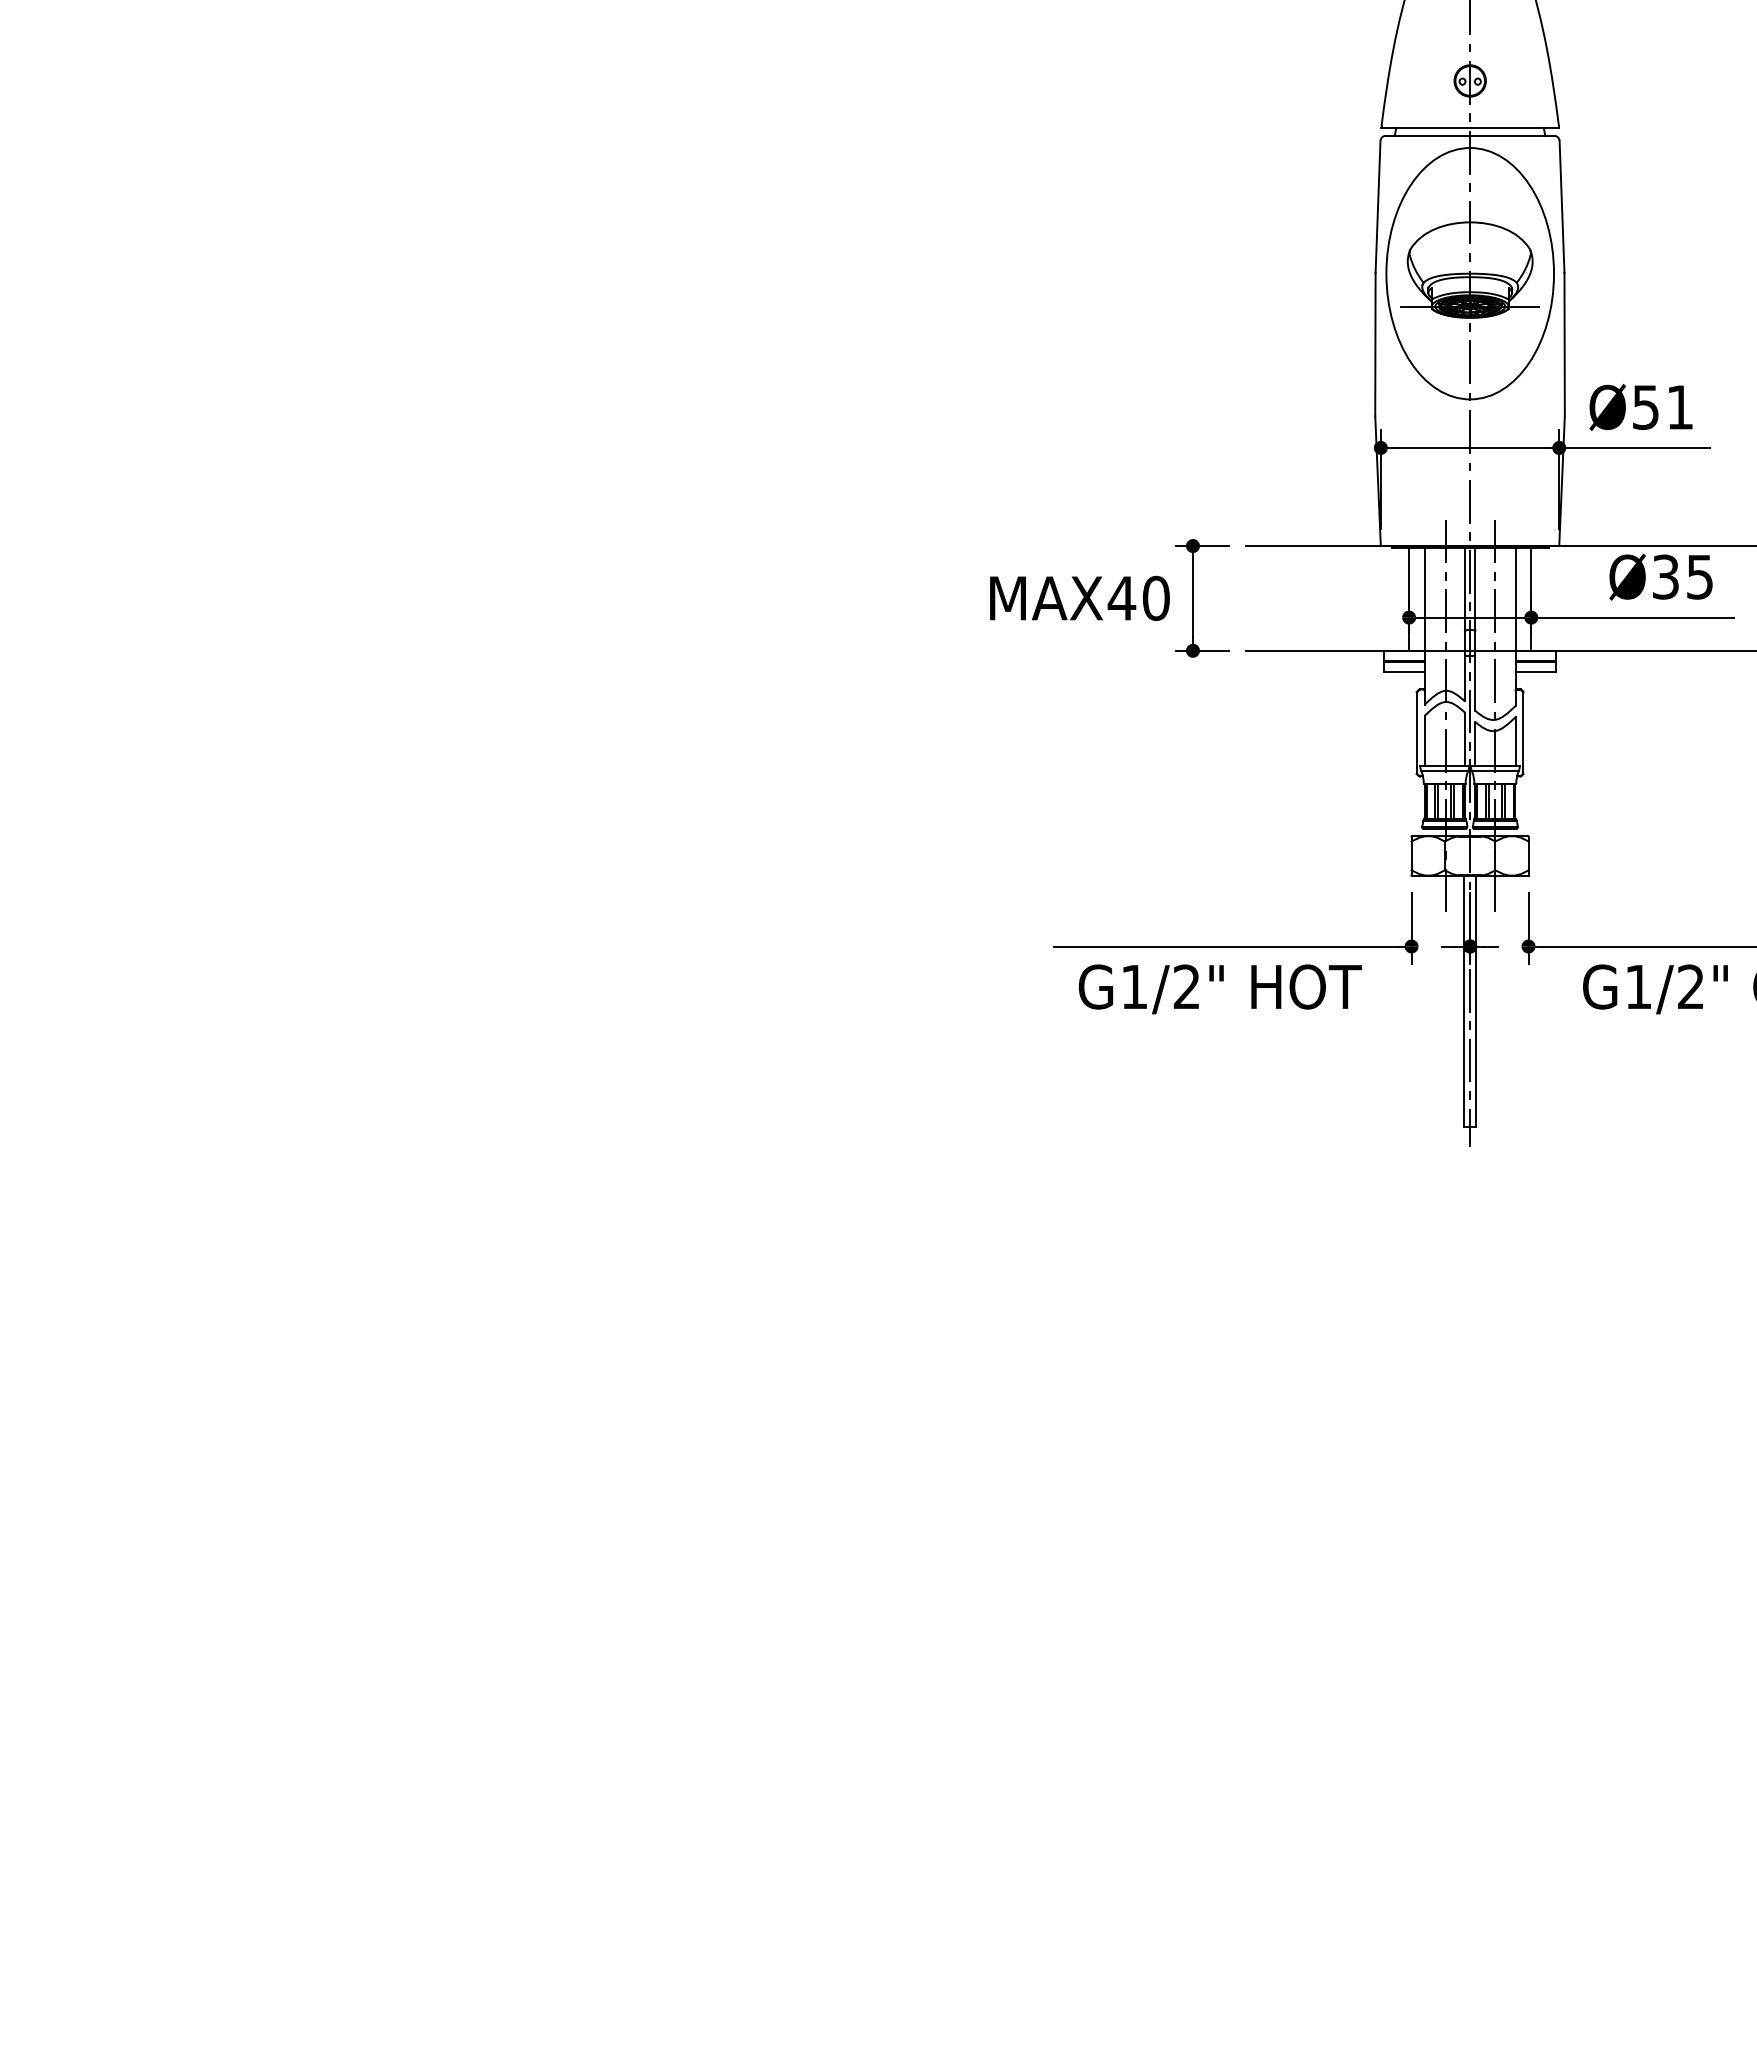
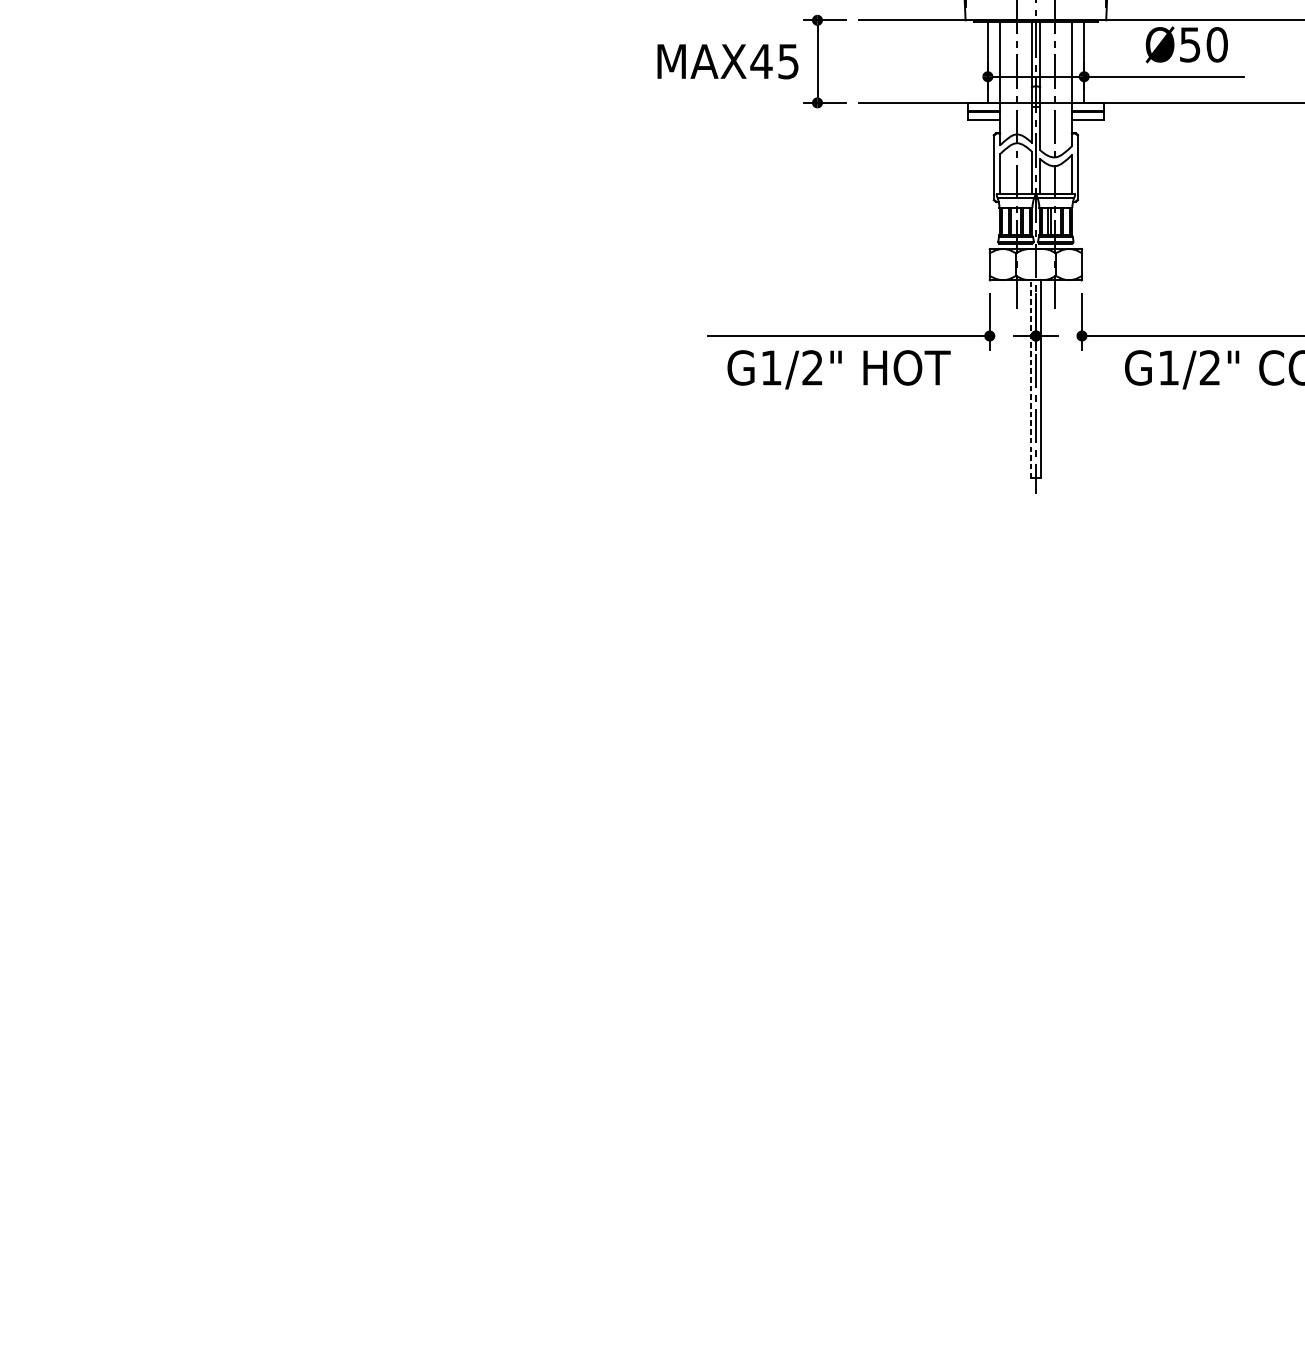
text: (1683, 576) -> (1204, 44), Ø35 -> Ø50
text: (1155, 597) -> (787, 60), MAX40 -> MAX45
line: (1463, 1000) -> (1030, 378), solid -> dashed

